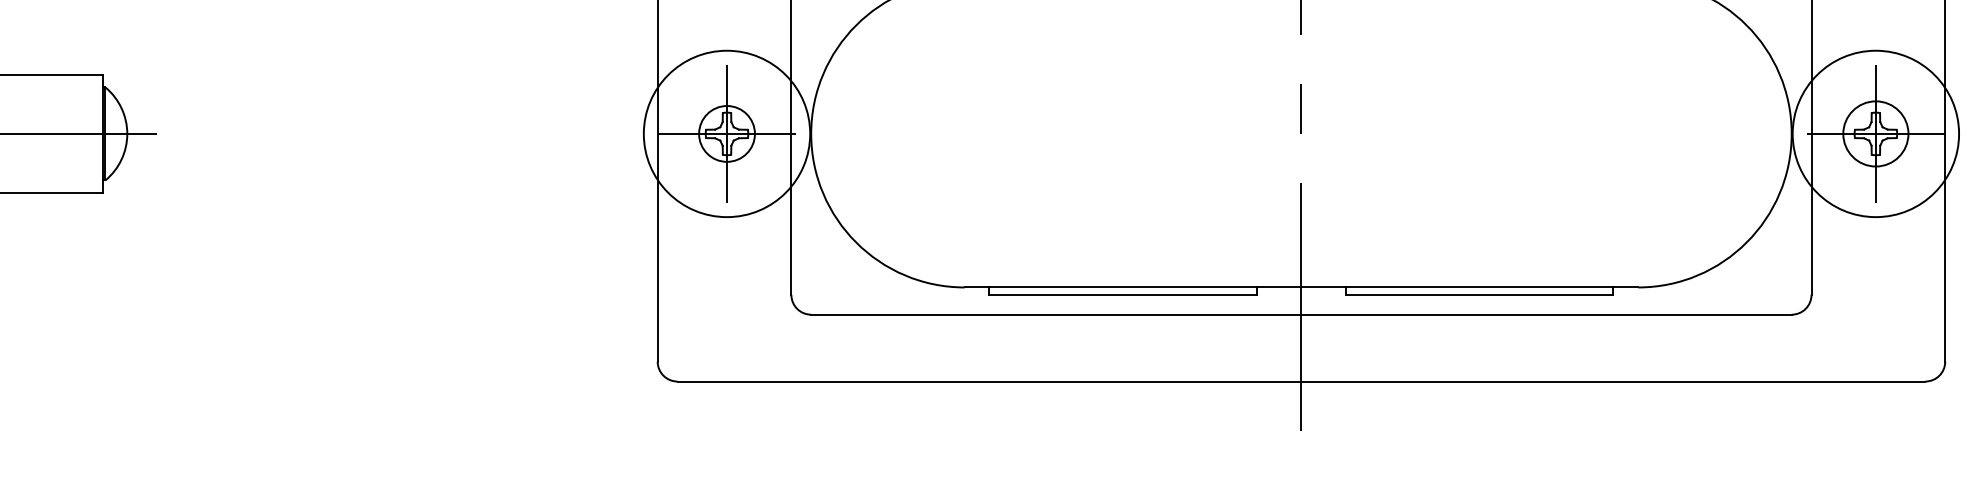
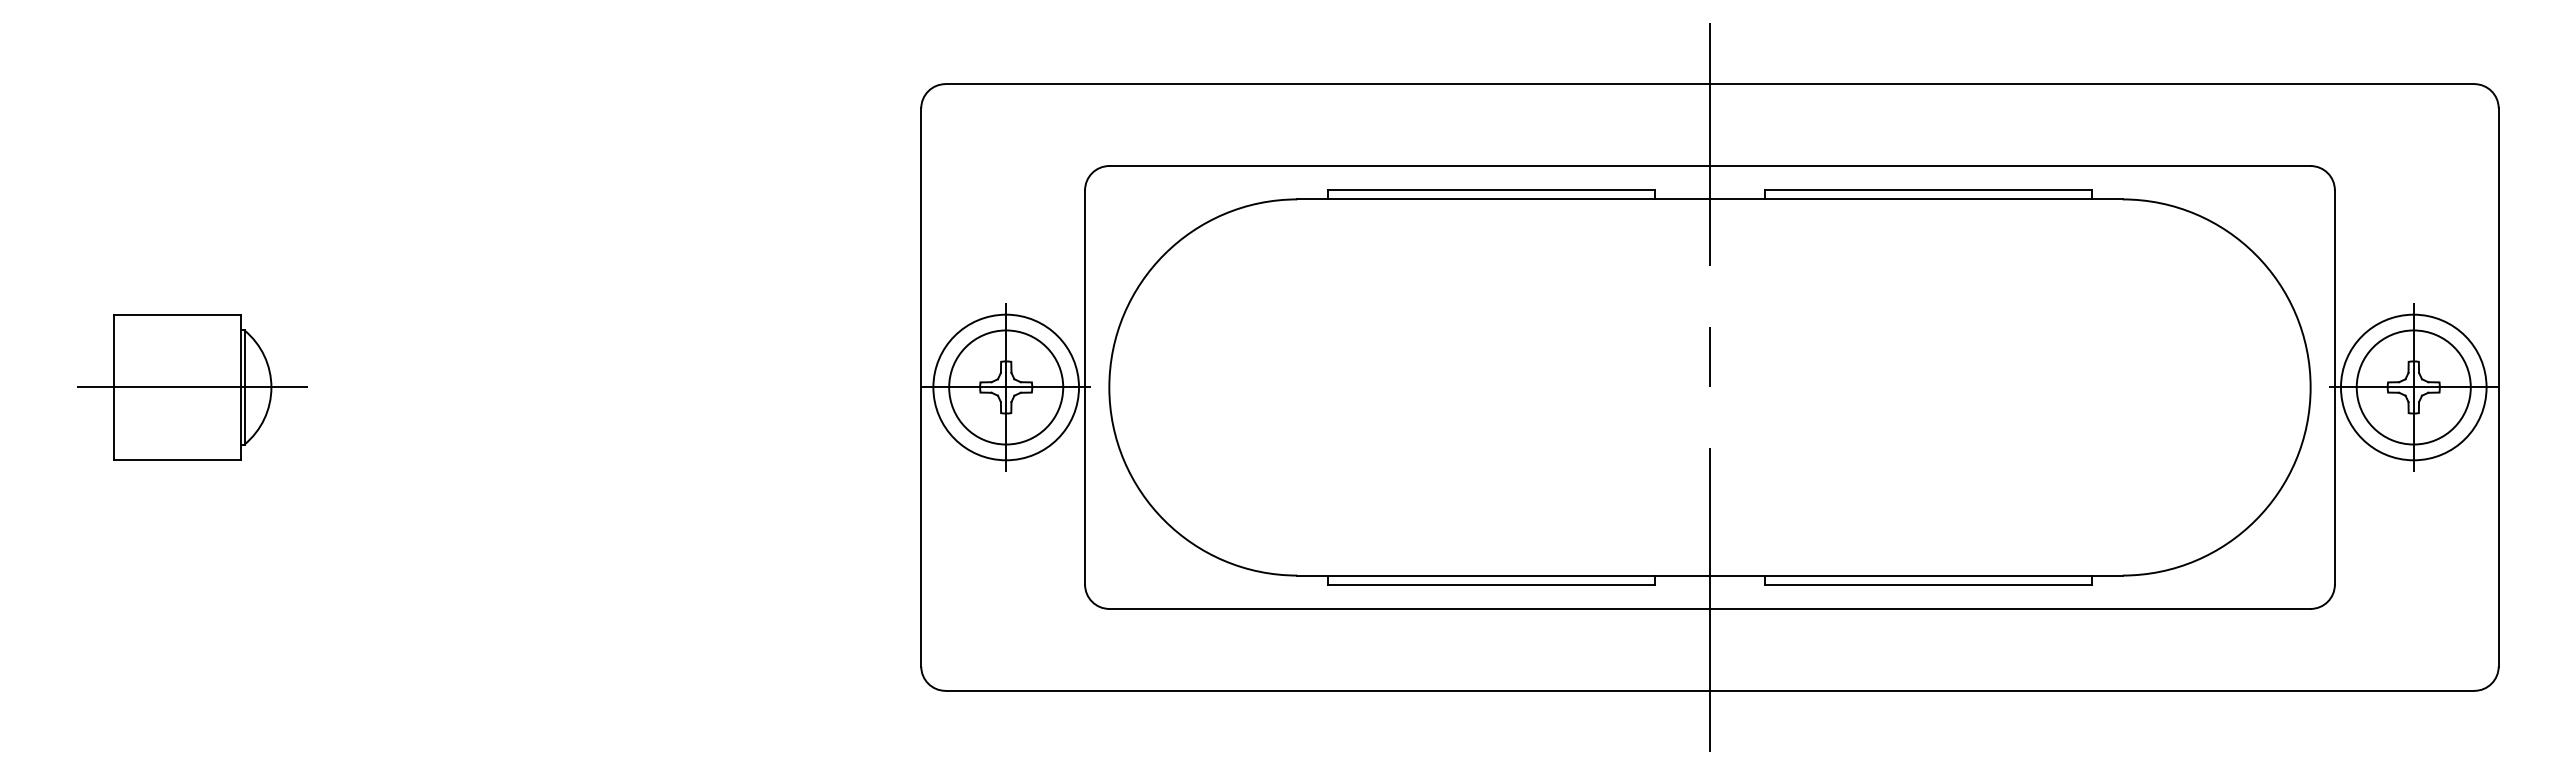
circle: (727, 133) -> (1006, 387), size x0.71
circle: (727, 133) -> (1006, 387), size x1.67
circle: (1875, 133) -> (2413, 387), size x0.71
circle: (1875, 133) -> (2413, 387), size x1.43

